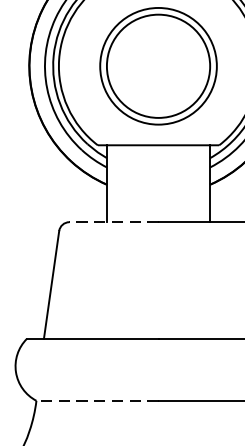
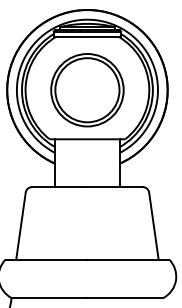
line: (113, 222) -> (59, 187), dashed -> solid
line: (97, 401) -> (49, 298), dashed -> solid

